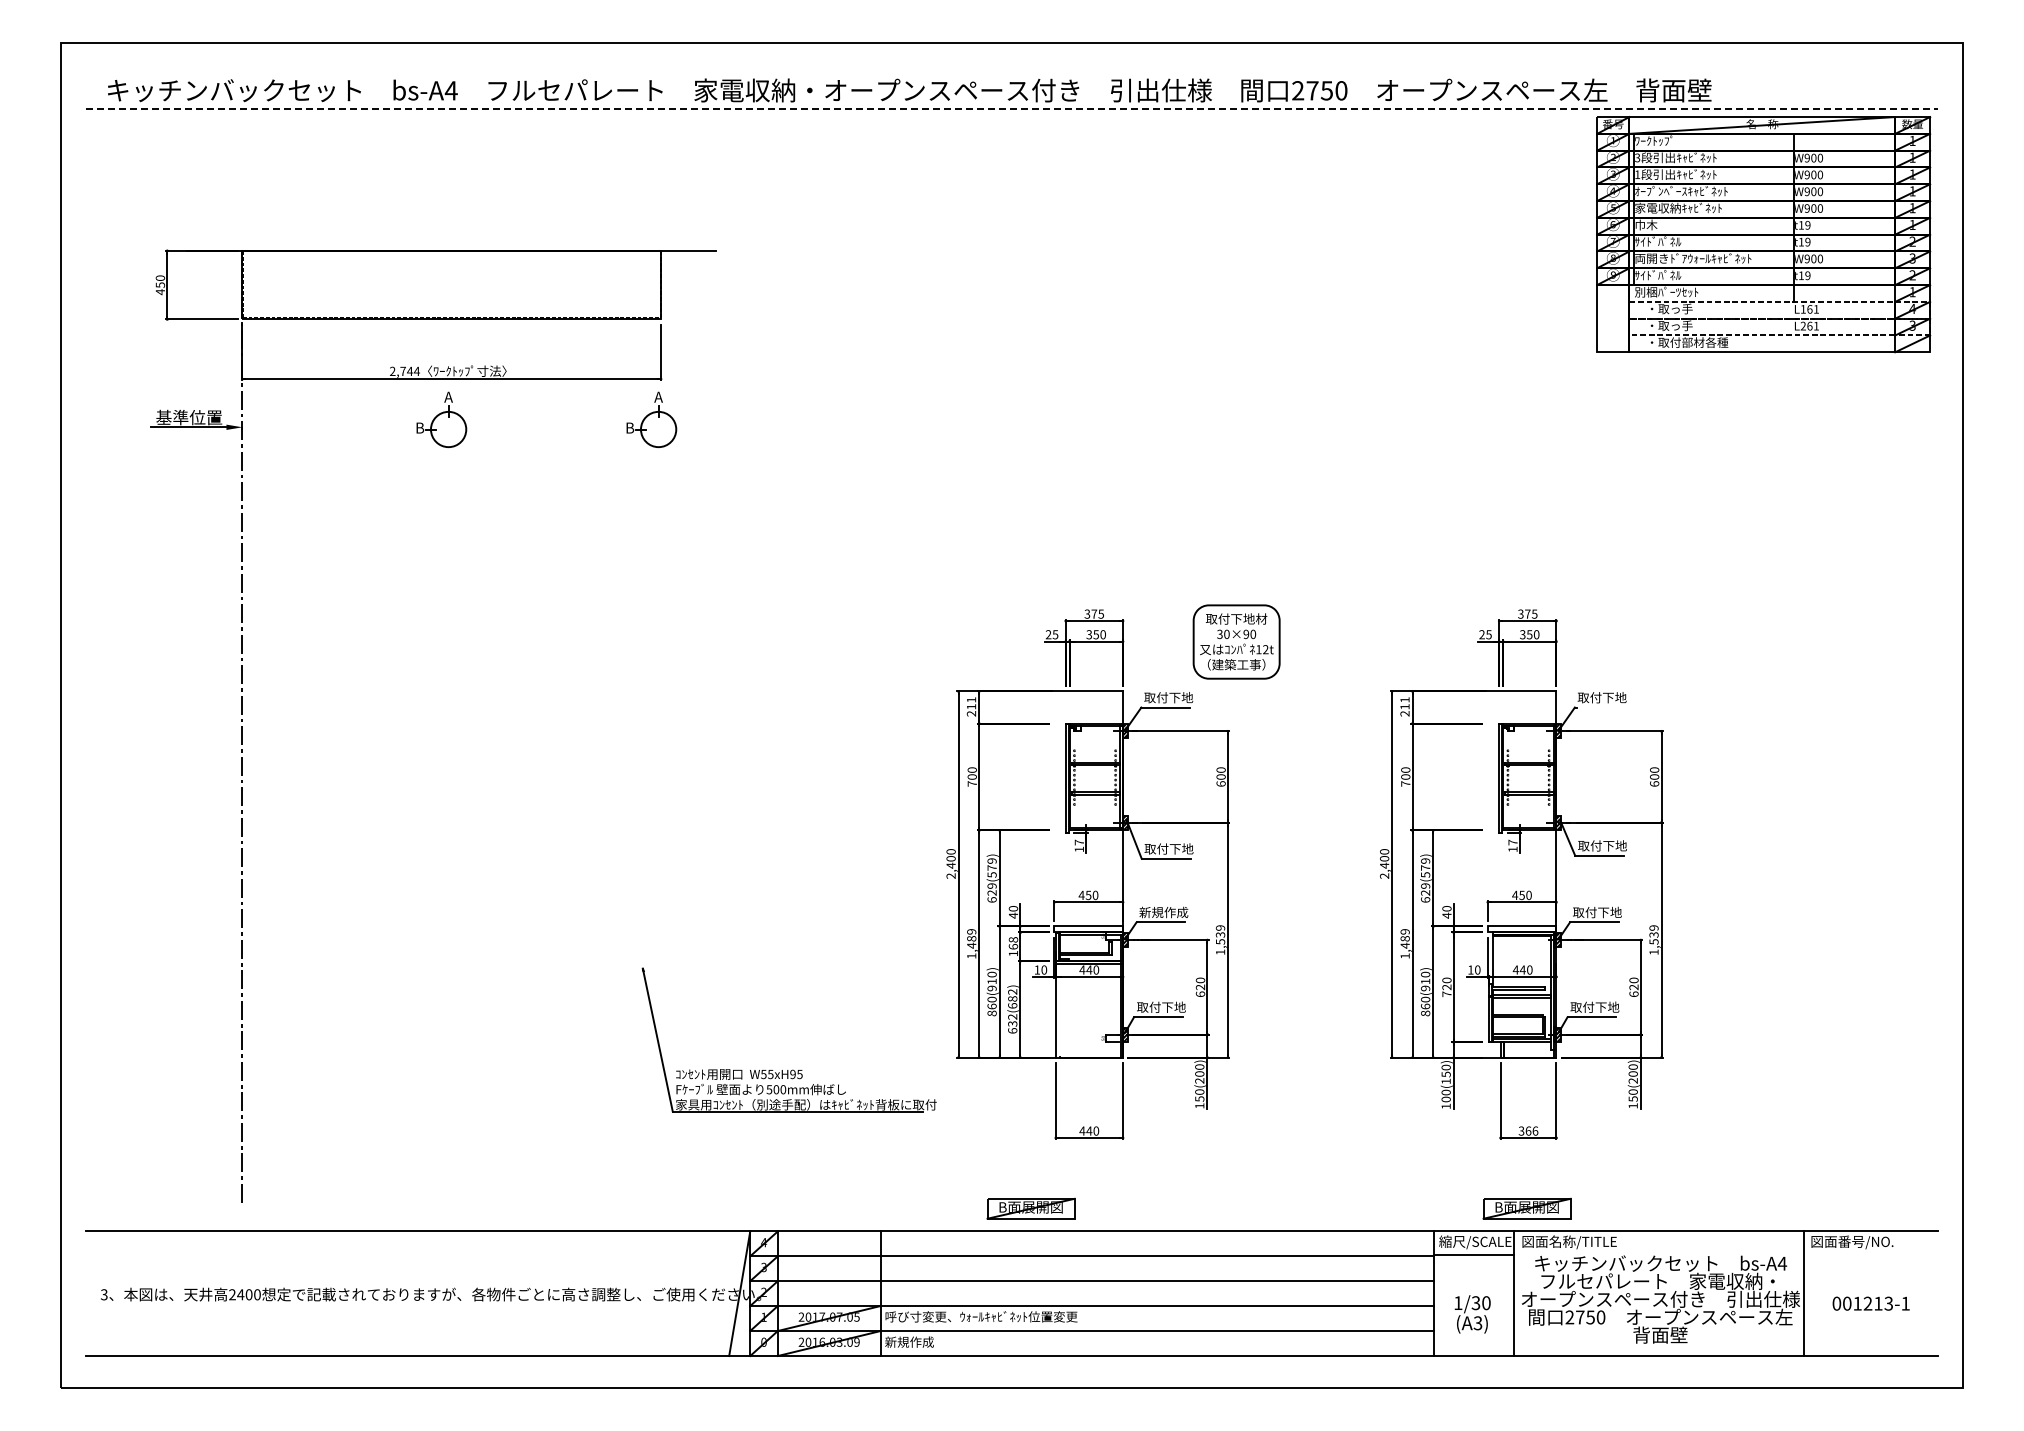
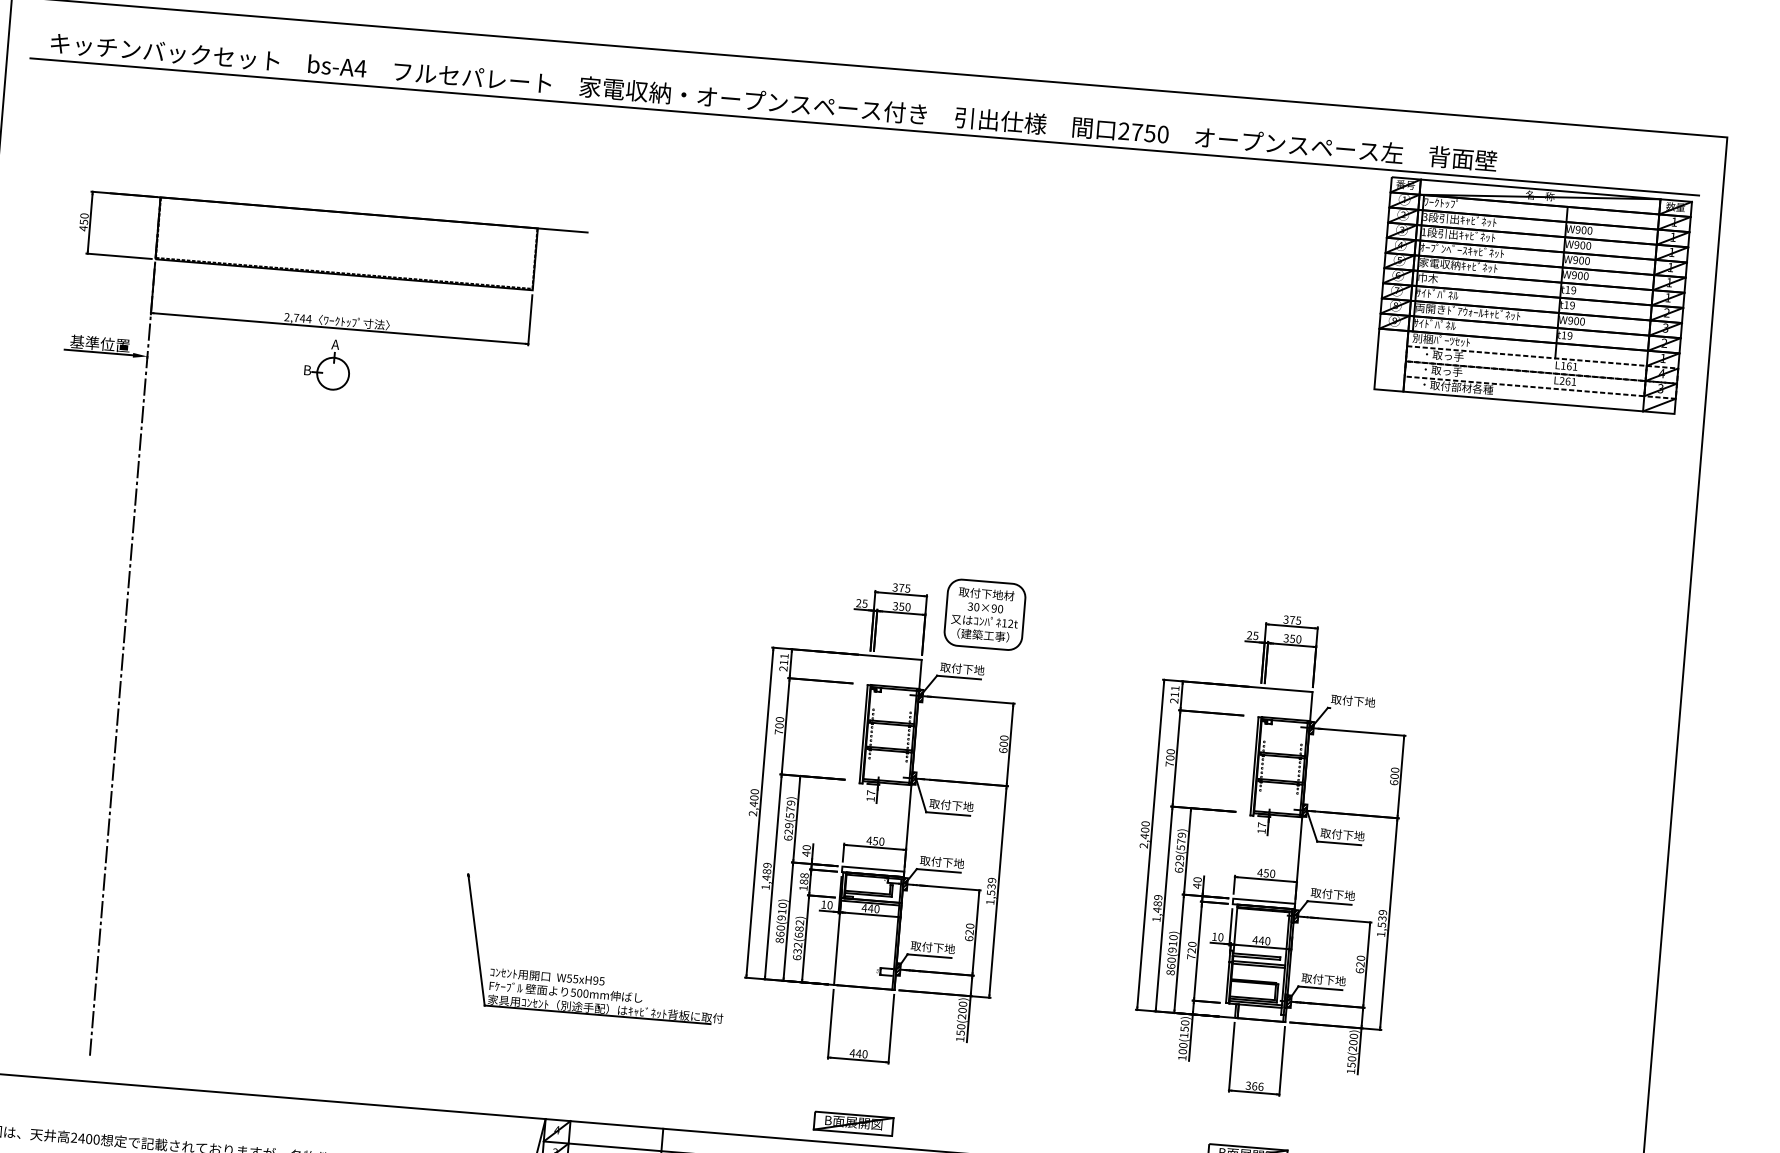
line: (1012, 109) -> (865, 127), dashed -> solid
part: (651, 419) -> (516, 379), removed
part: (1236, 641) -> (984, 614), moved
text: (1163, 912) -> (941, 862), 新規作成 -> 取付下地
text: (1012, 946) -> (803, 881), 168 -> 188
part: (1030, 1208) -> (853, 1123), moved

